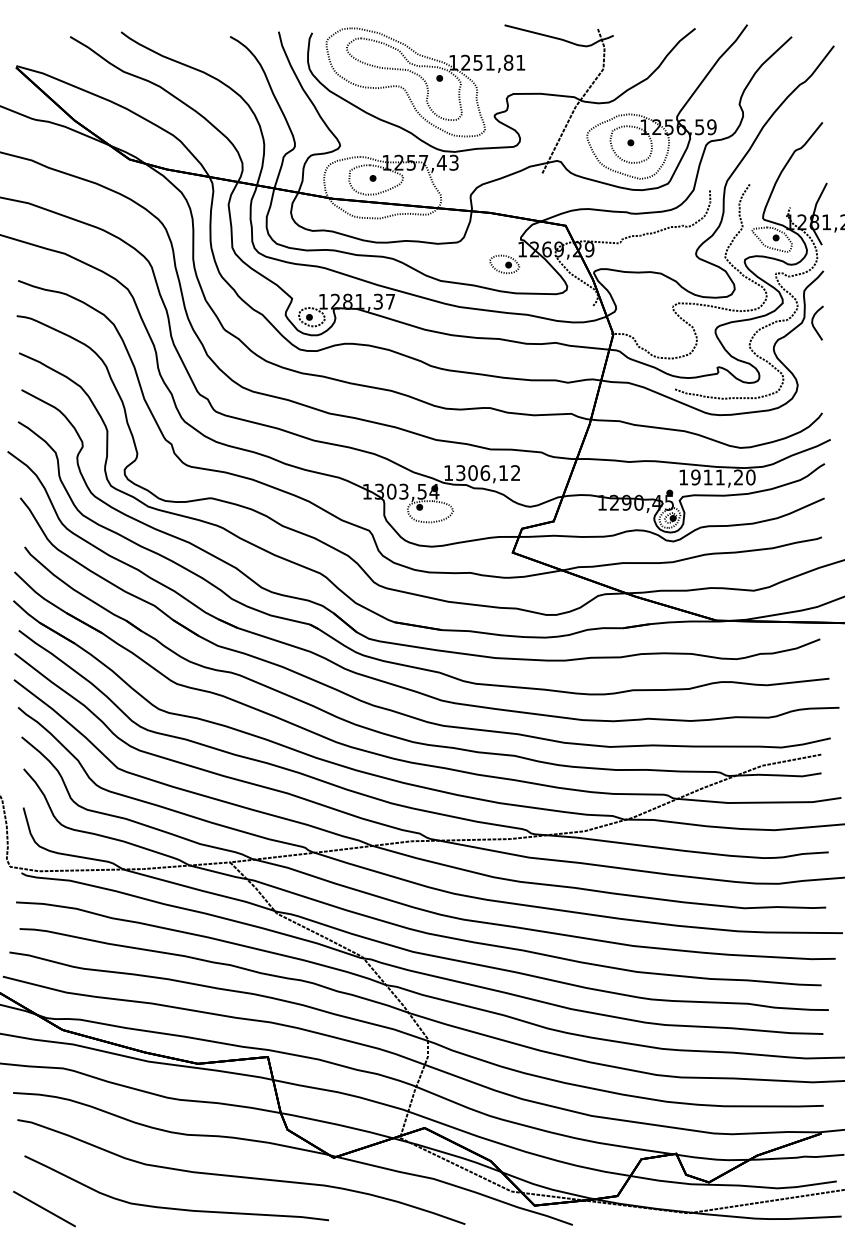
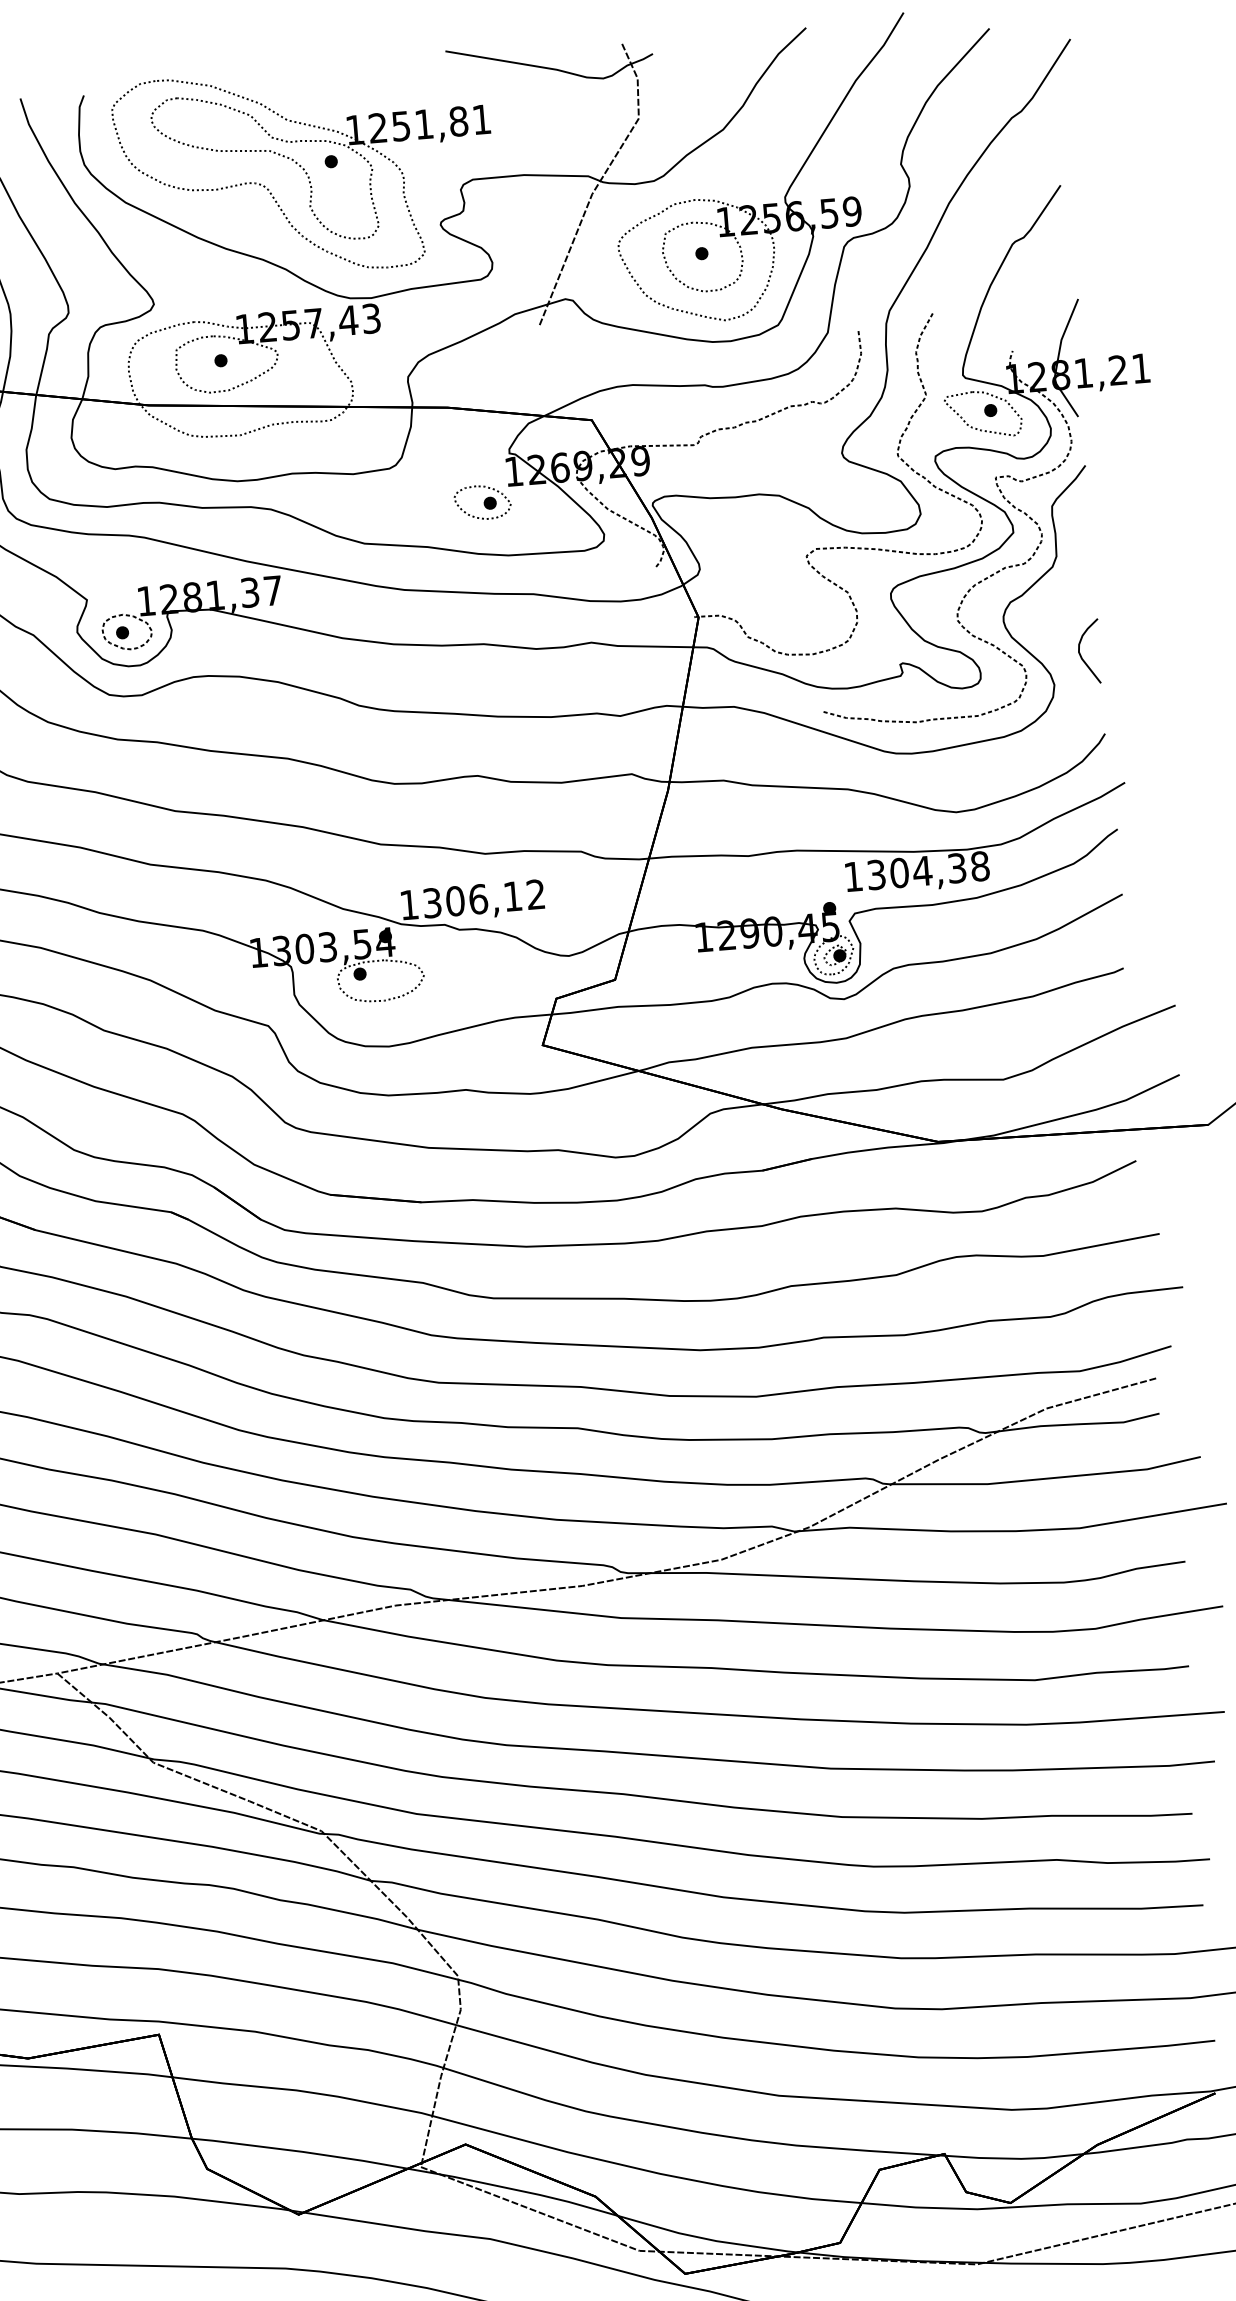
curve: (813, 322) -> (1081, 651), moved
text: (723, 477) -> (928, 870), 1911,20 -> 1304,38

